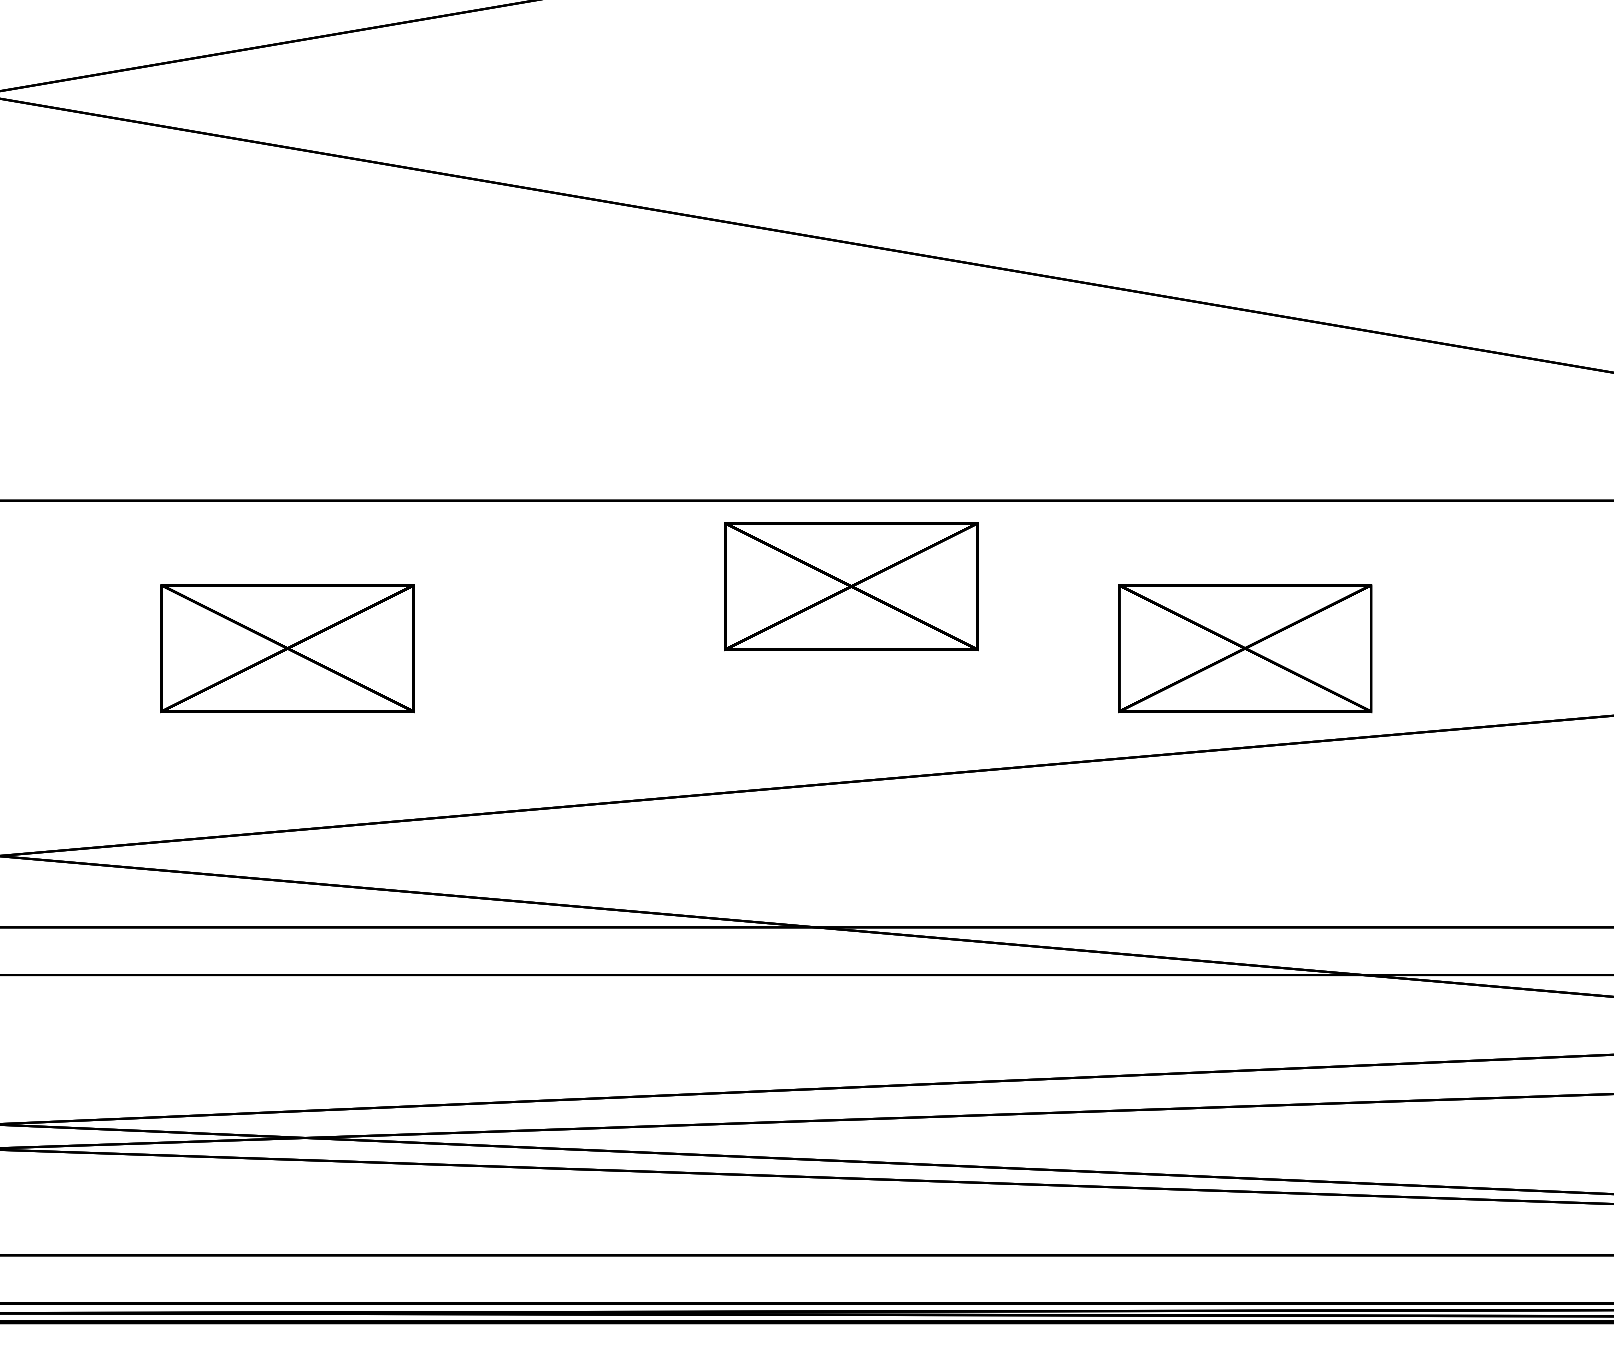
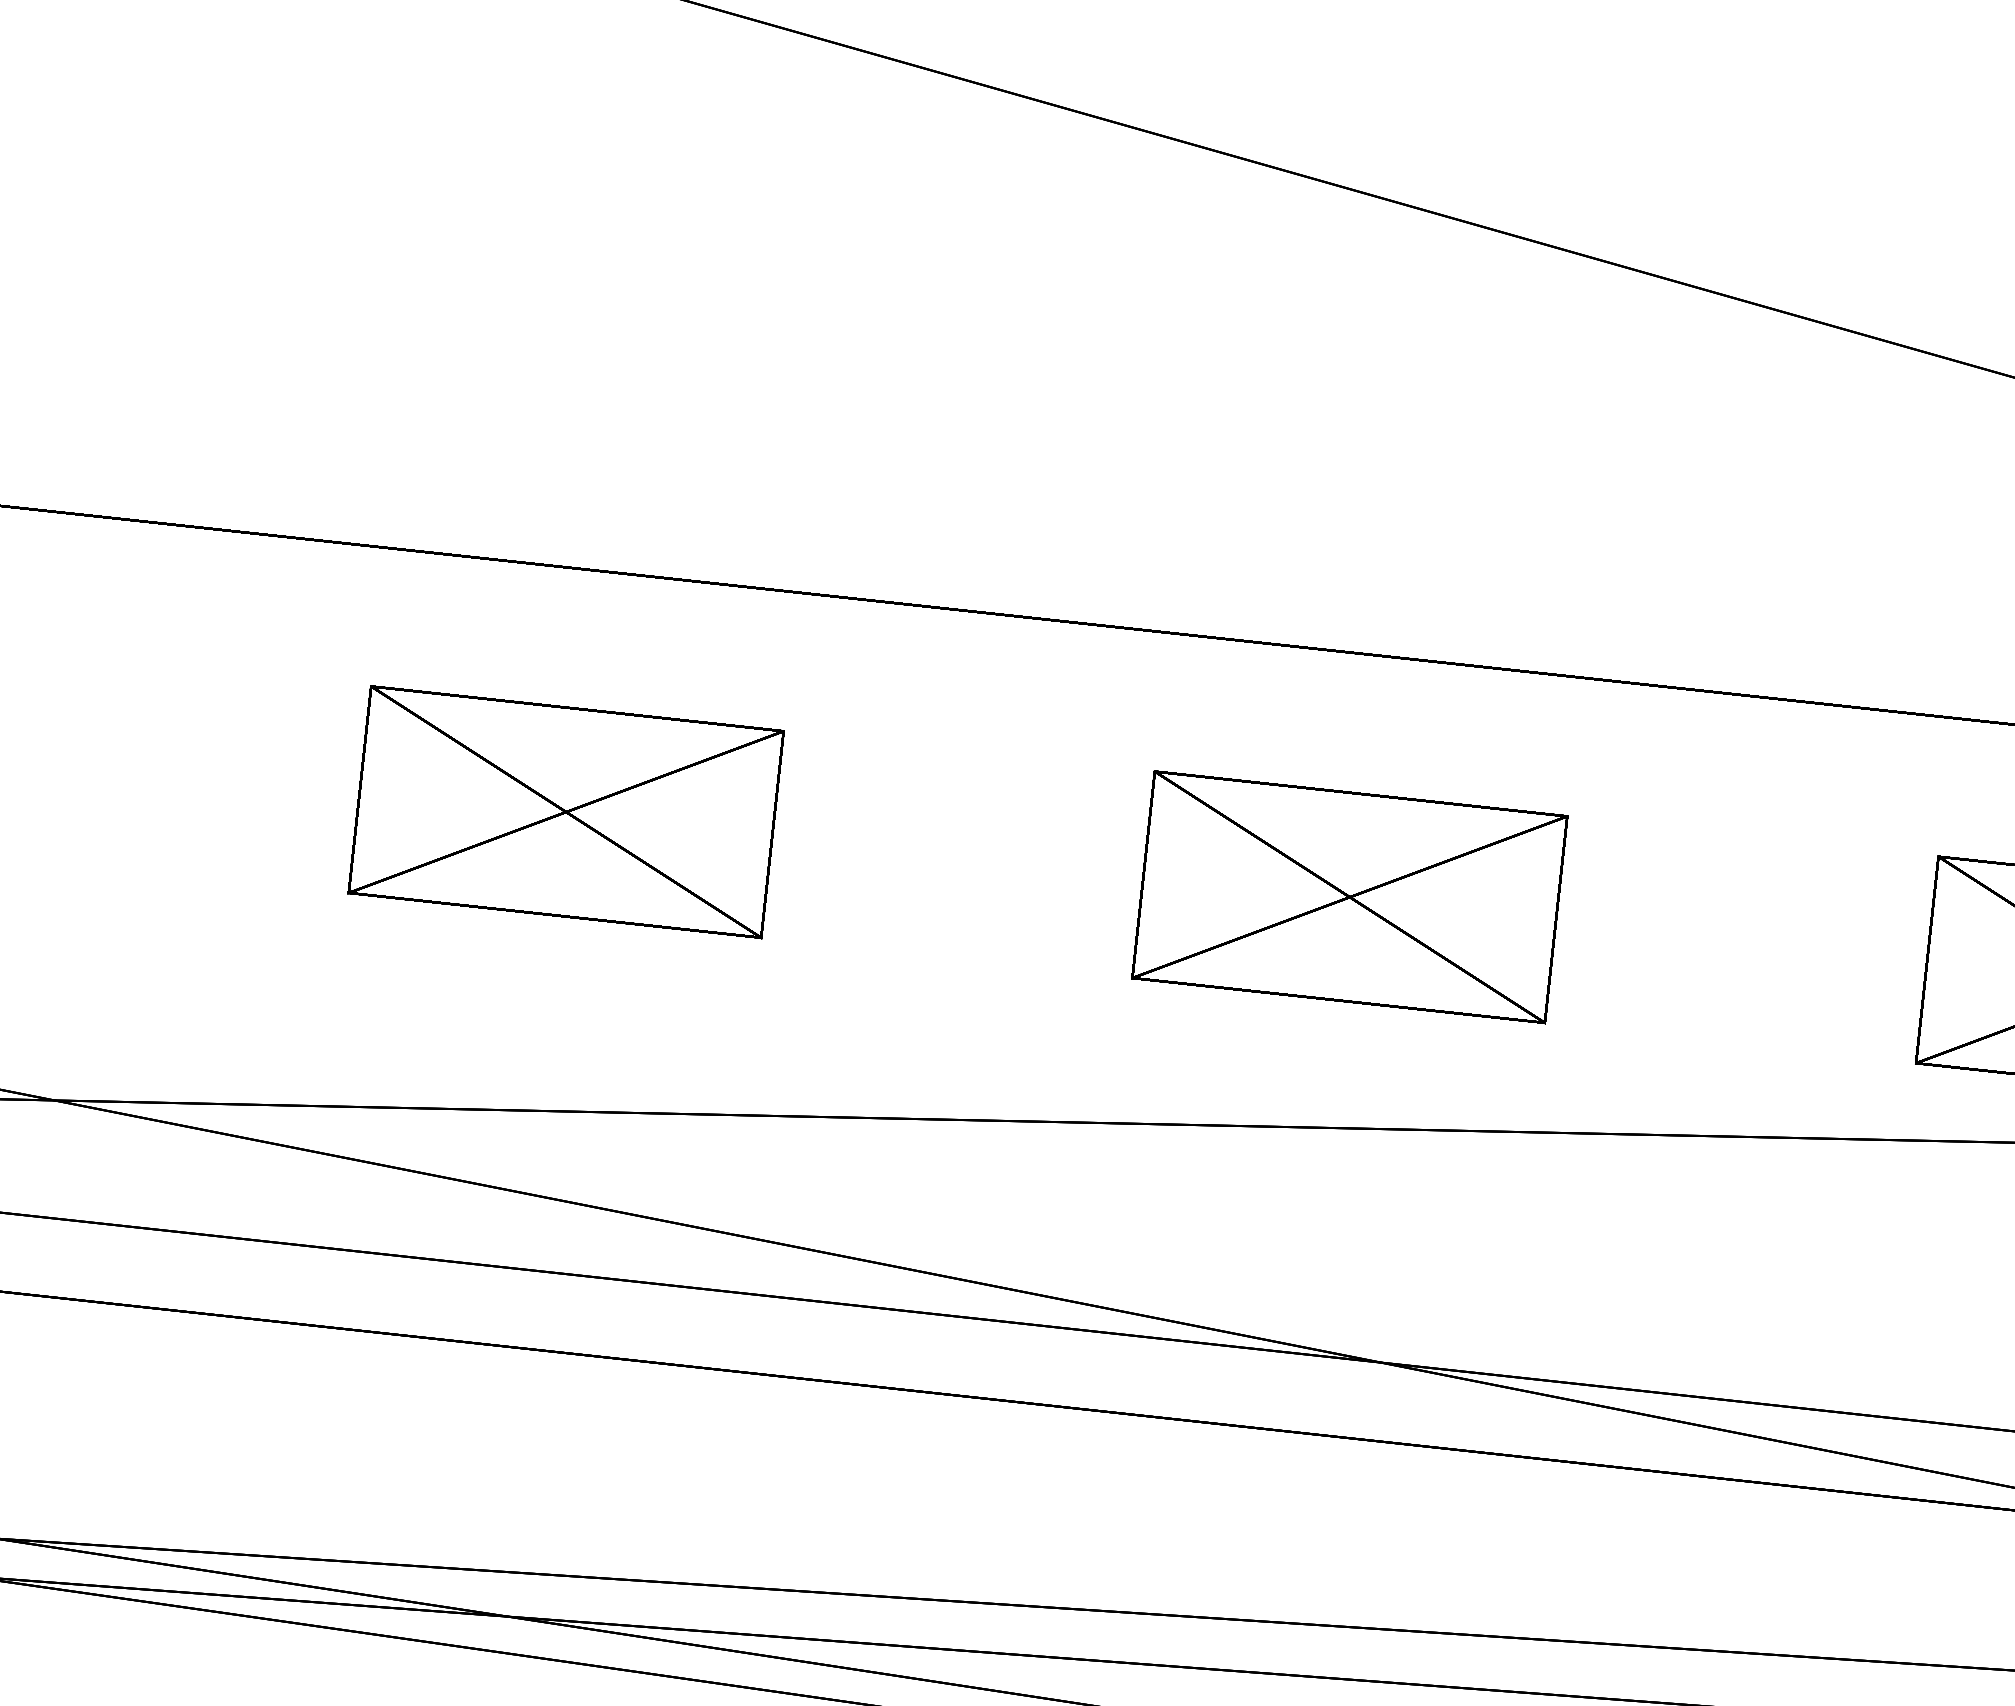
part: (851, 586) -> (1350, 897), moved

